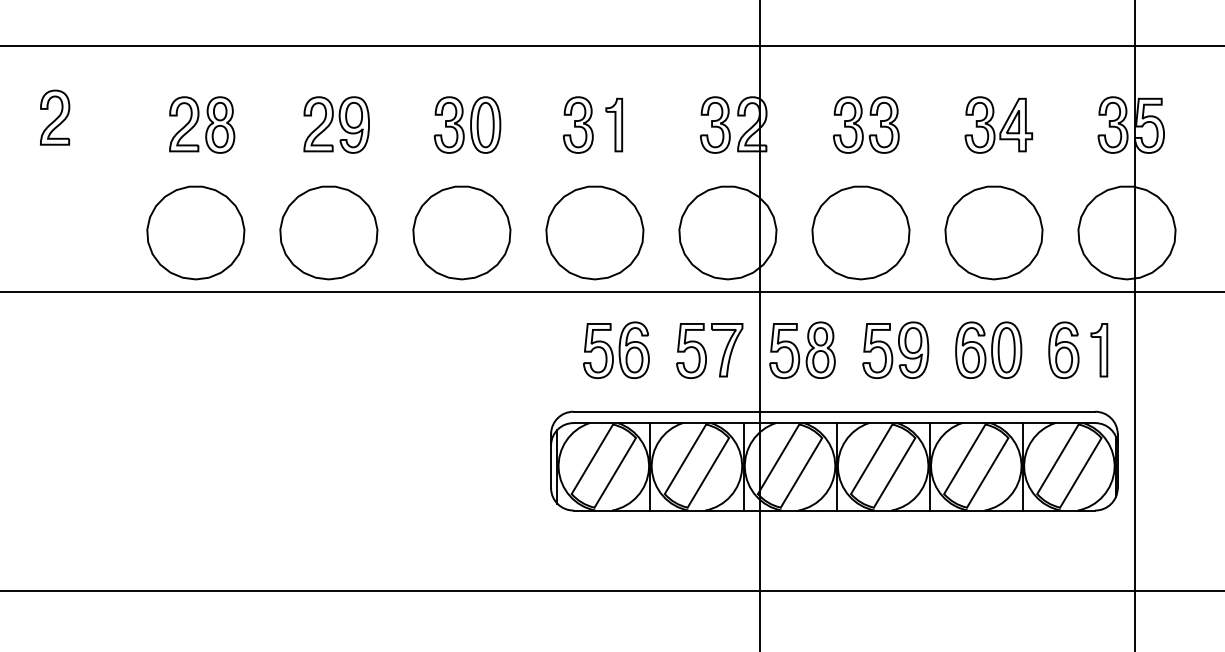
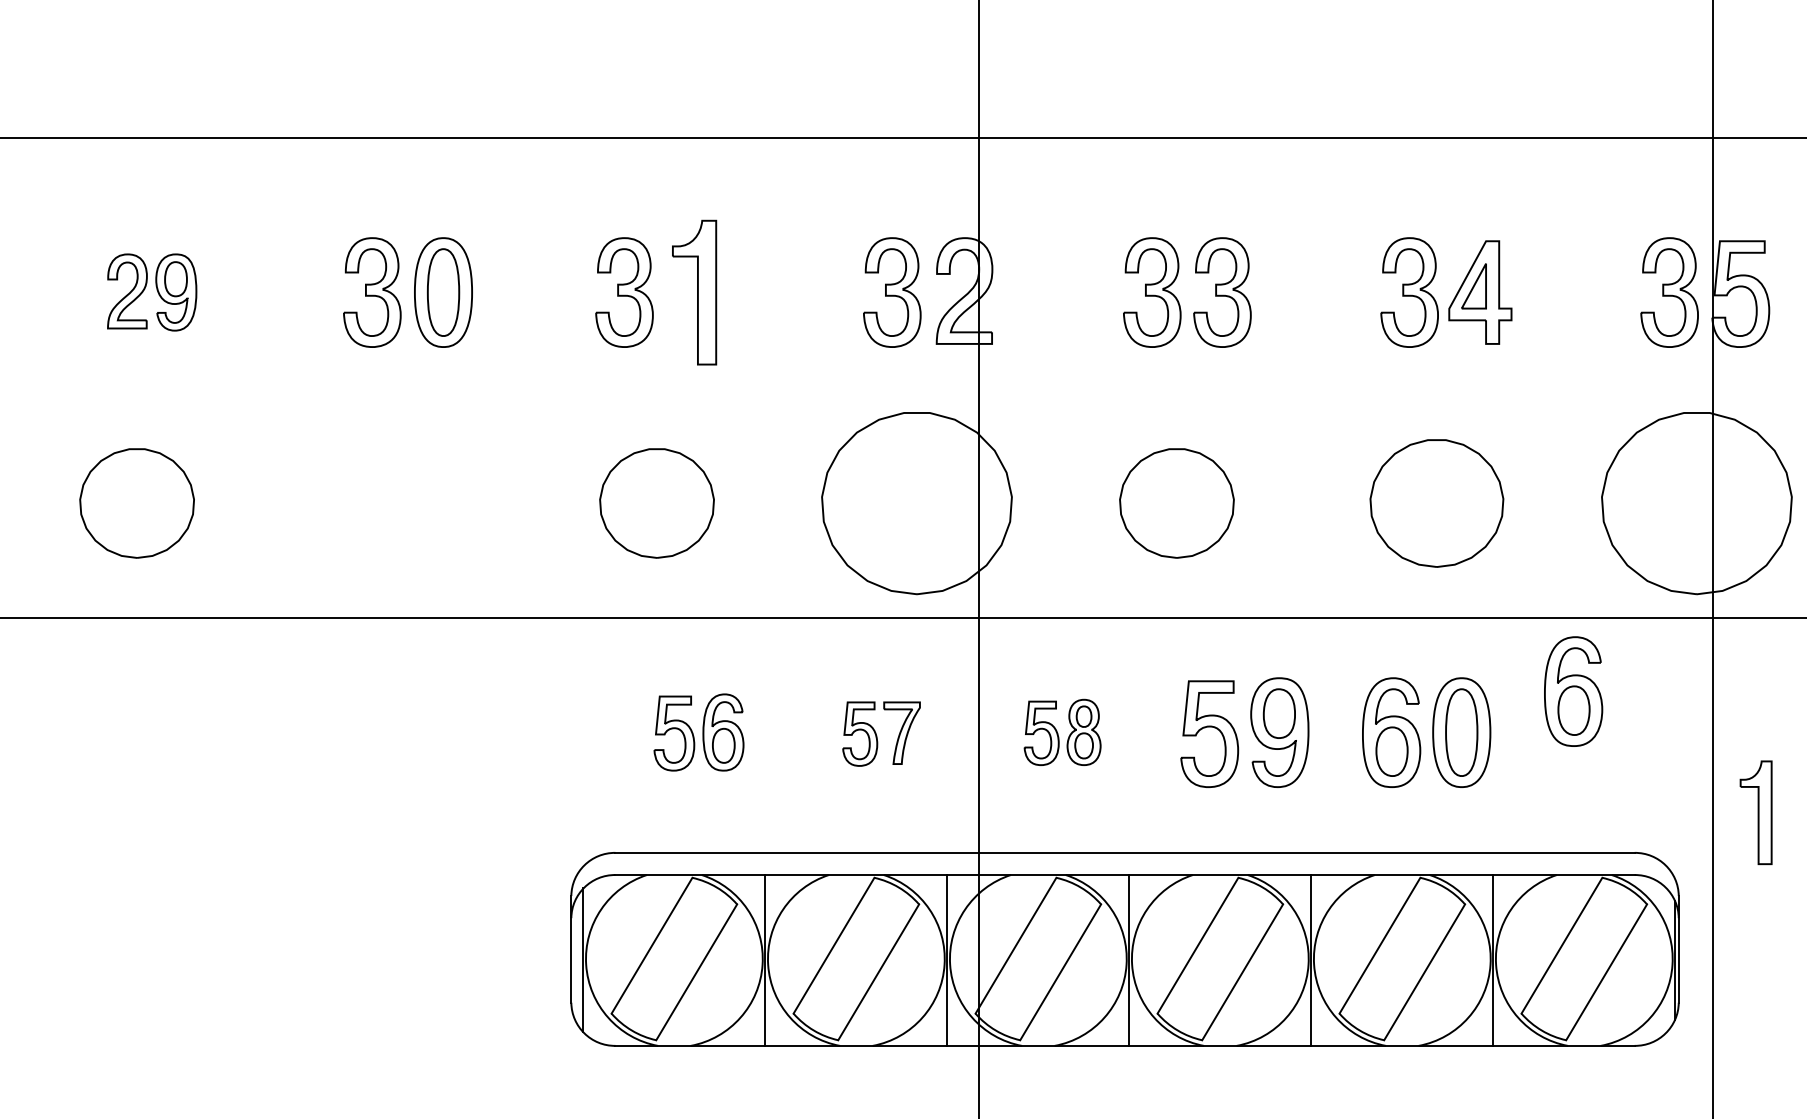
part: (336, 124) -> (151, 291), size x0.7
part: (614, 124) -> (695, 291), size x1.4
part: (328, 232) -> (136, 502), size x0.6
part: (461, 232) -> (396, 502), removed
part: (594, 232) -> (656, 502), size x0.6
part: (860, 232) -> (1176, 502), size x0.6
part: (993, 232) -> (1435, 502), size x0.7
part: (616, 349) -> (699, 731), size x0.7
part: (802, 349) -> (1062, 731), size x0.6
part: (1063, 349) -> (1572, 690), moved
part: (709, 350) -> (880, 733), size x0.6
part: (1099, 350) -> (1756, 813), moved

